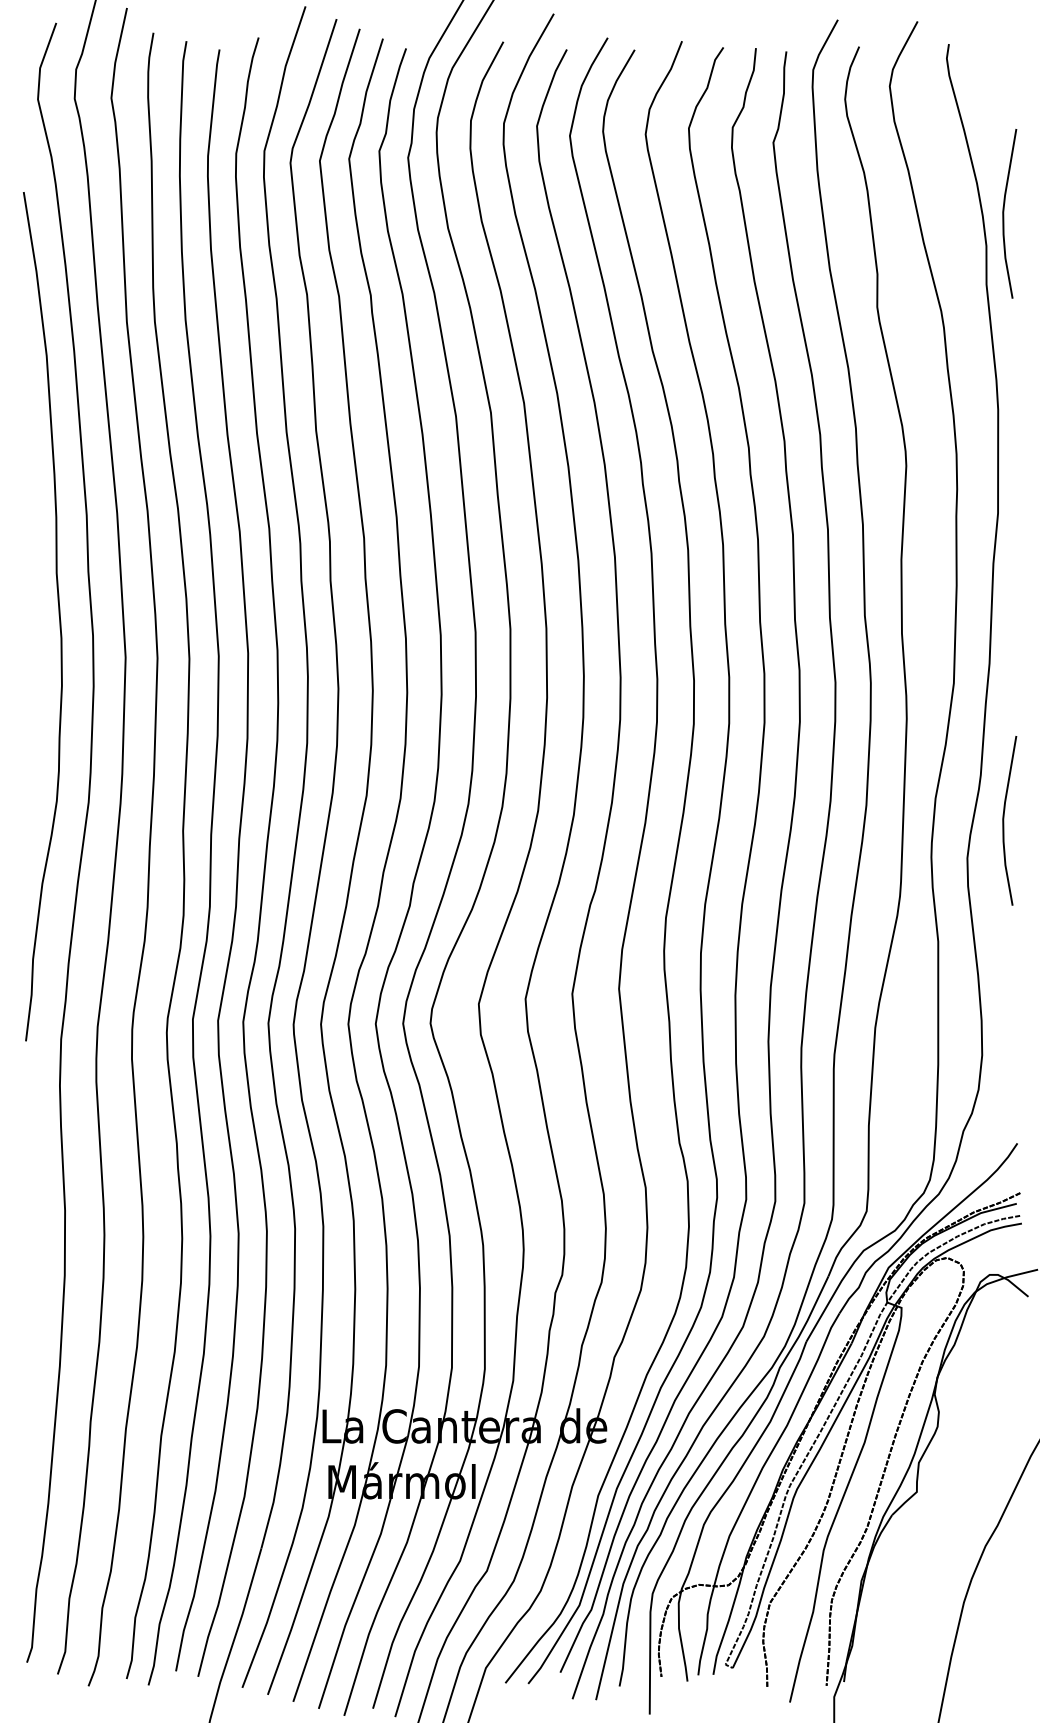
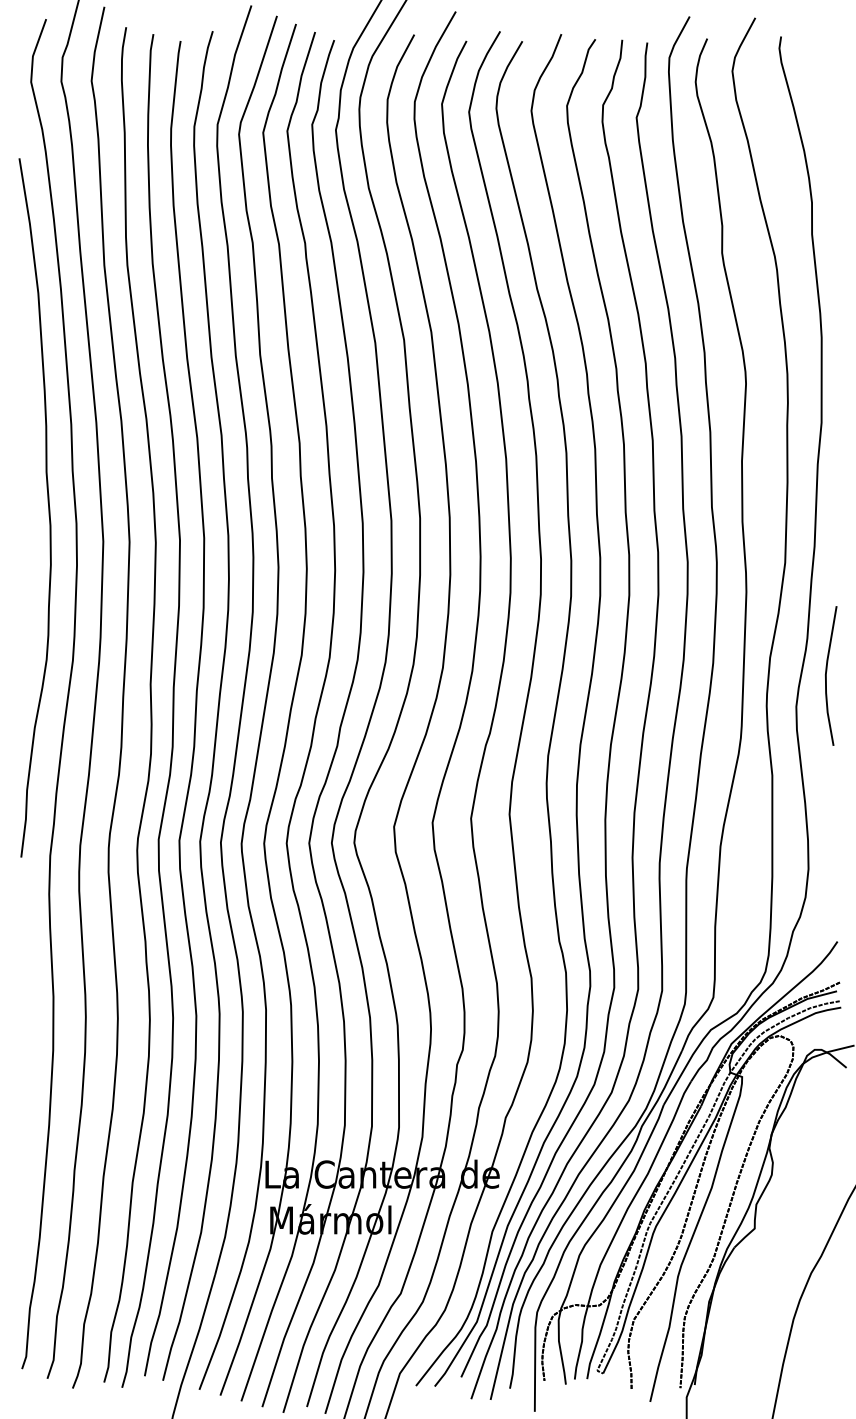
curve: (1004, 213) -> (826, 176), removed

